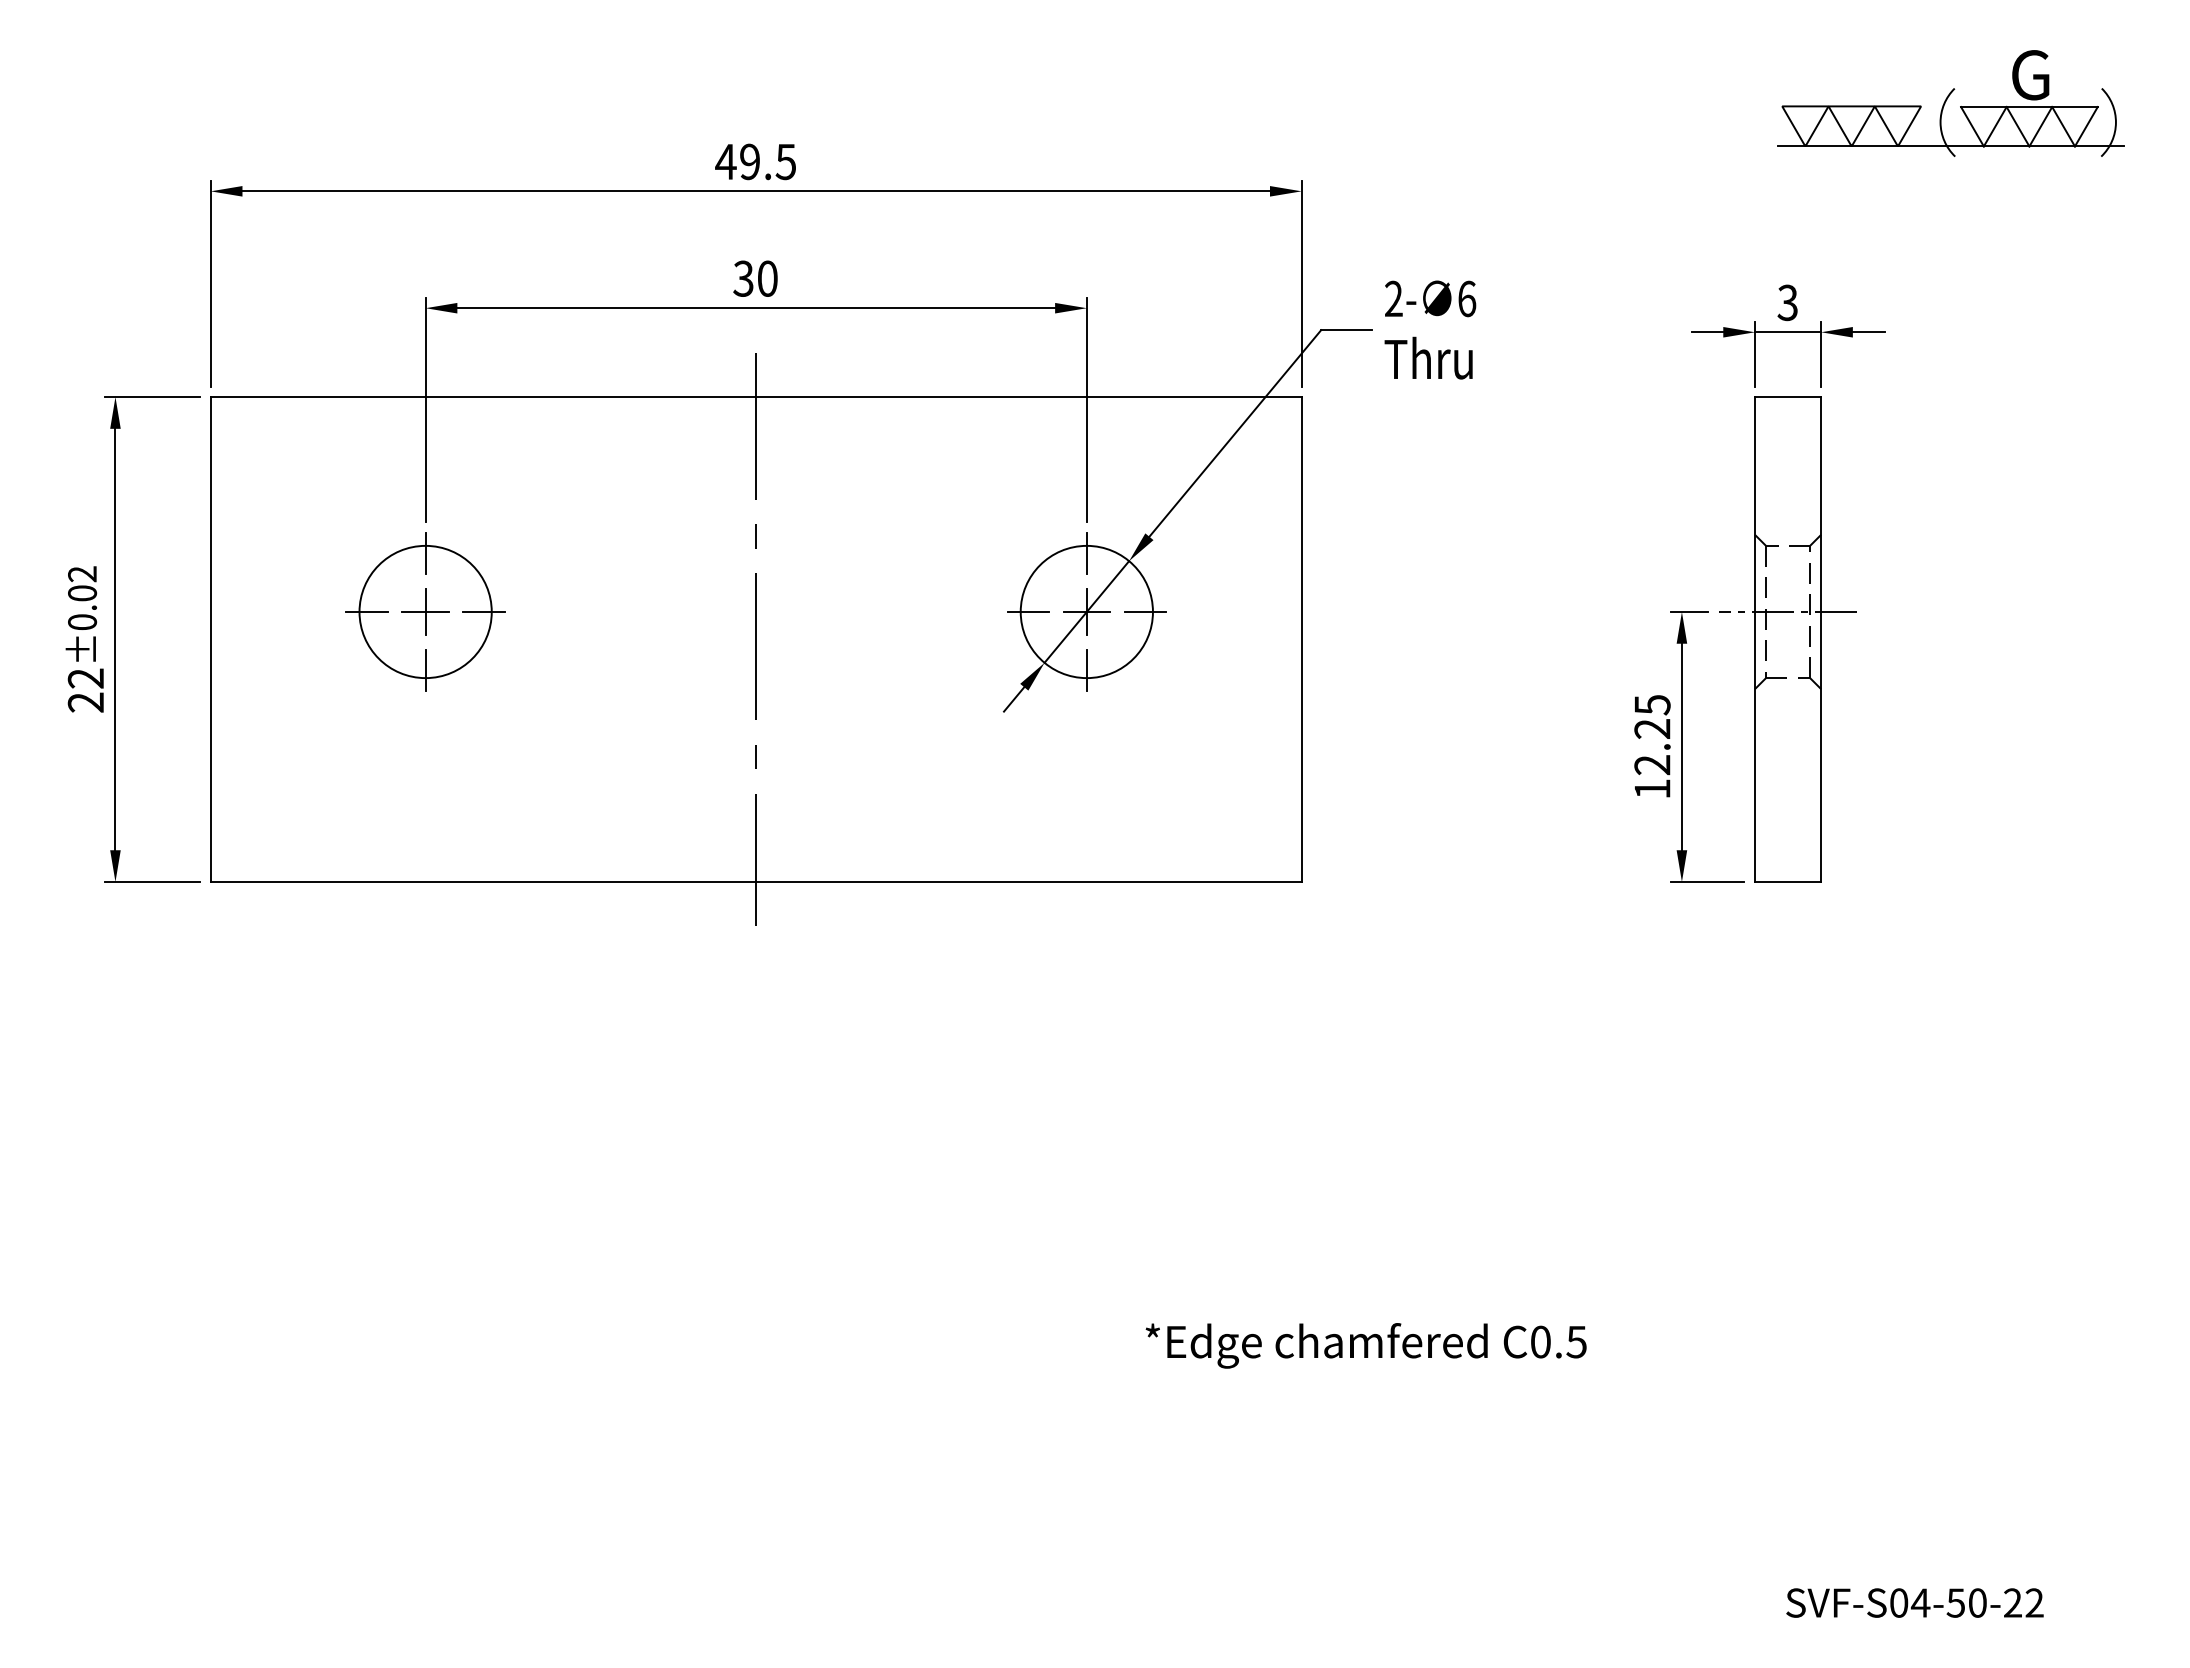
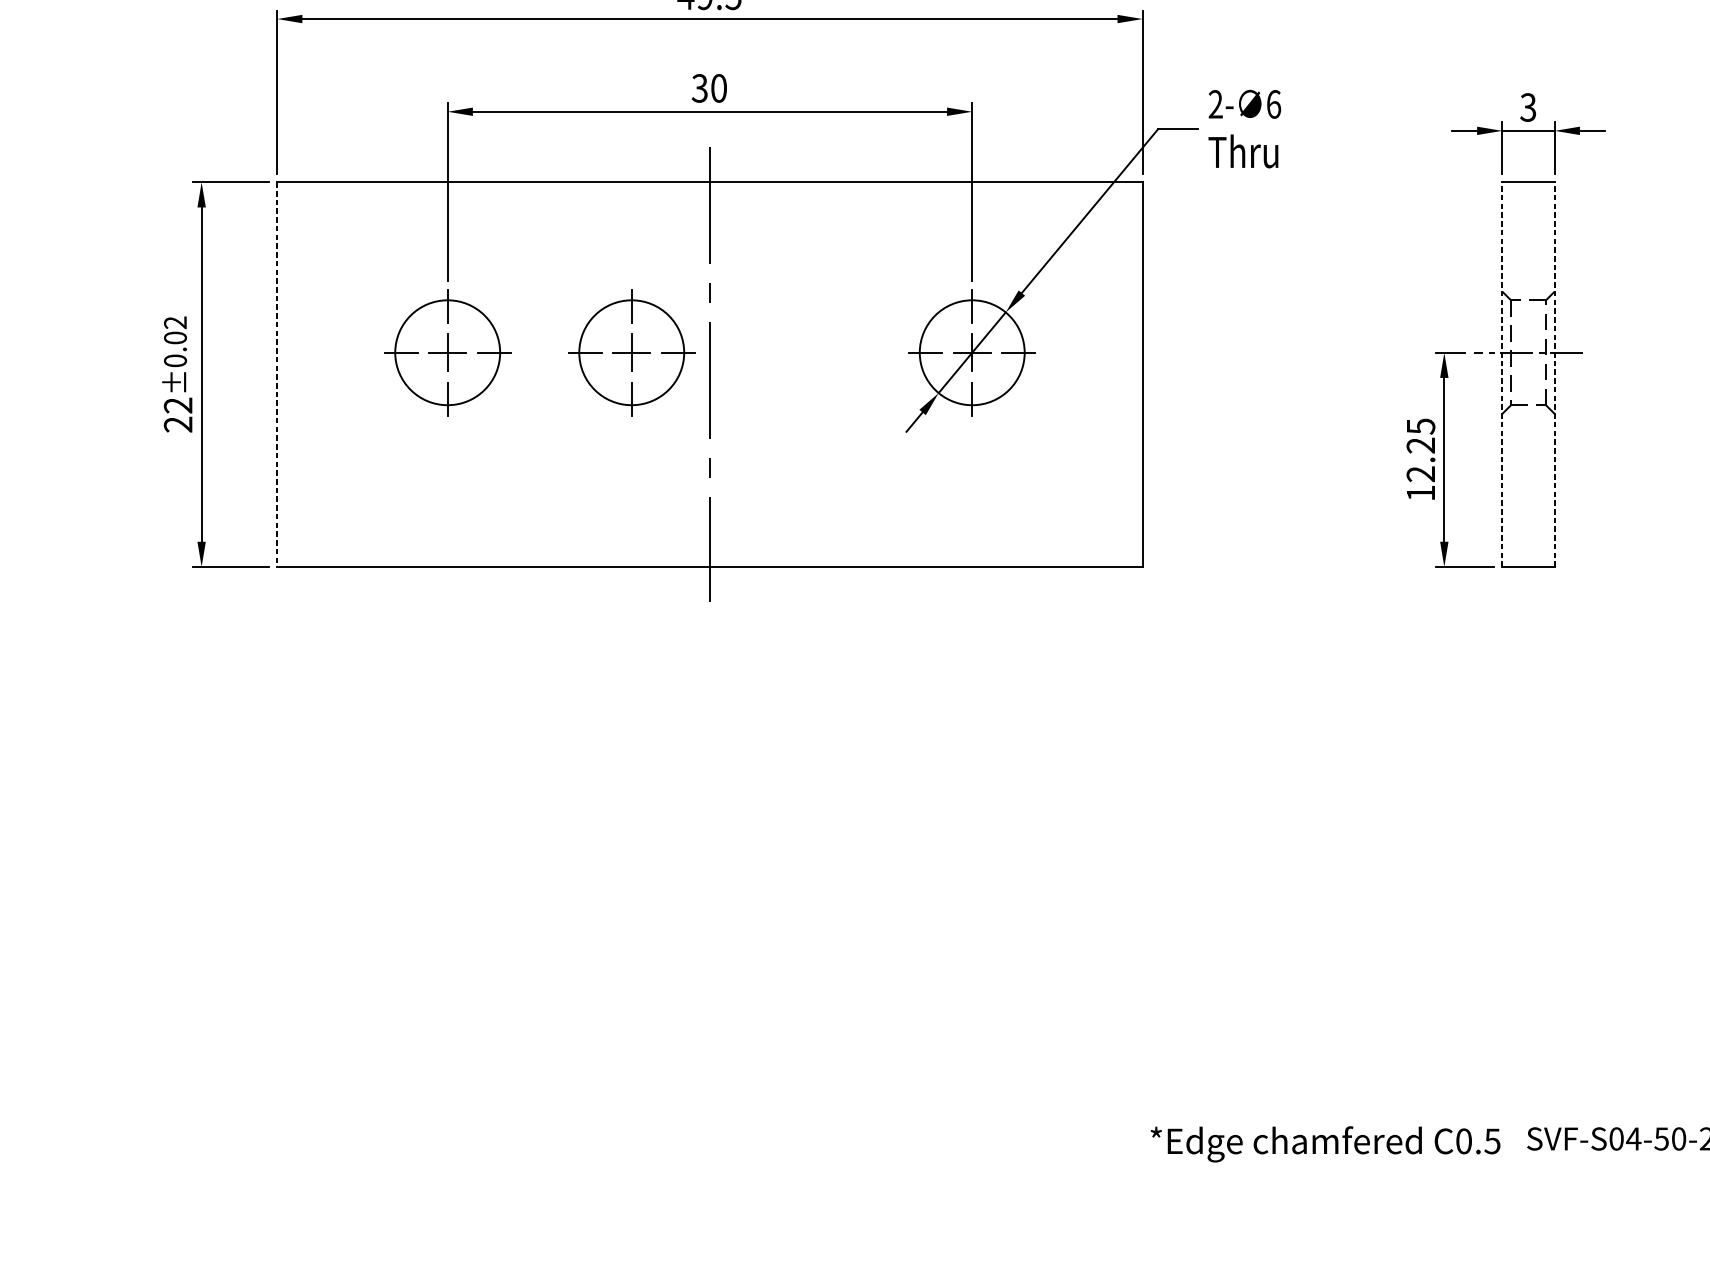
part: (657, 611) -> (631, 352), added
line: (1755, 639) -> (1502, 374), solid -> dashed
line: (1821, 639) -> (1555, 374), solid -> dashed
line: (210, 640) -> (277, 375), solid -> dashed
text: (1365, 1345) -> (1324, 1144), moved

